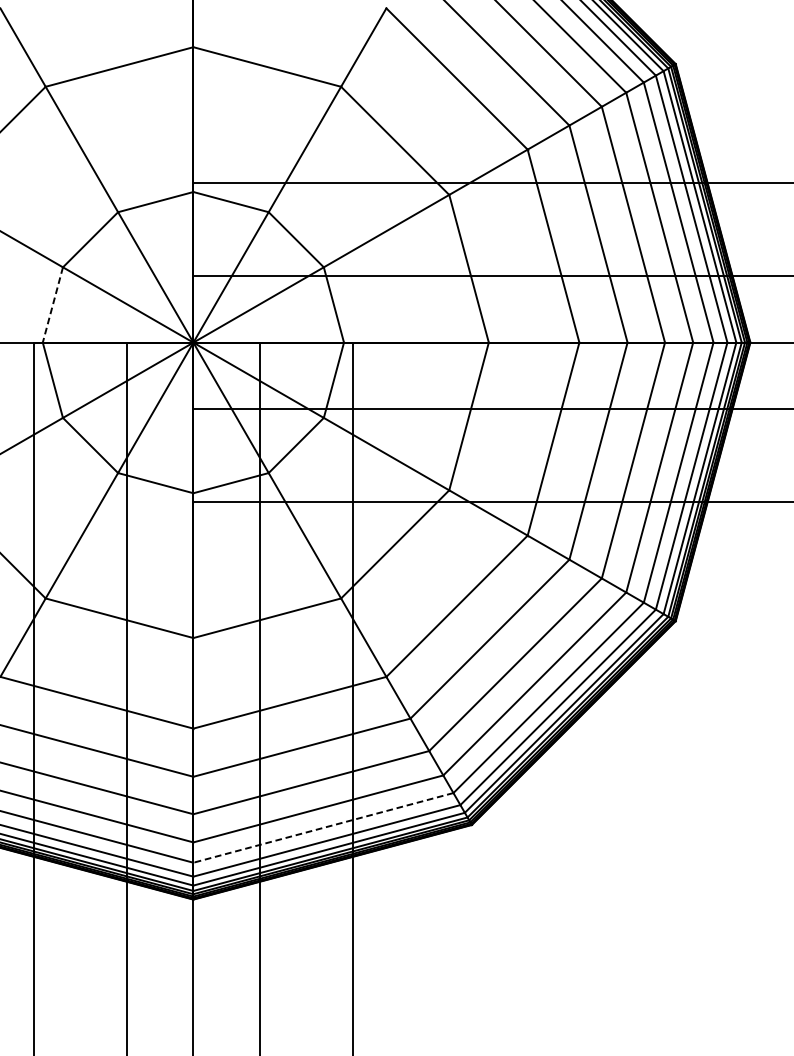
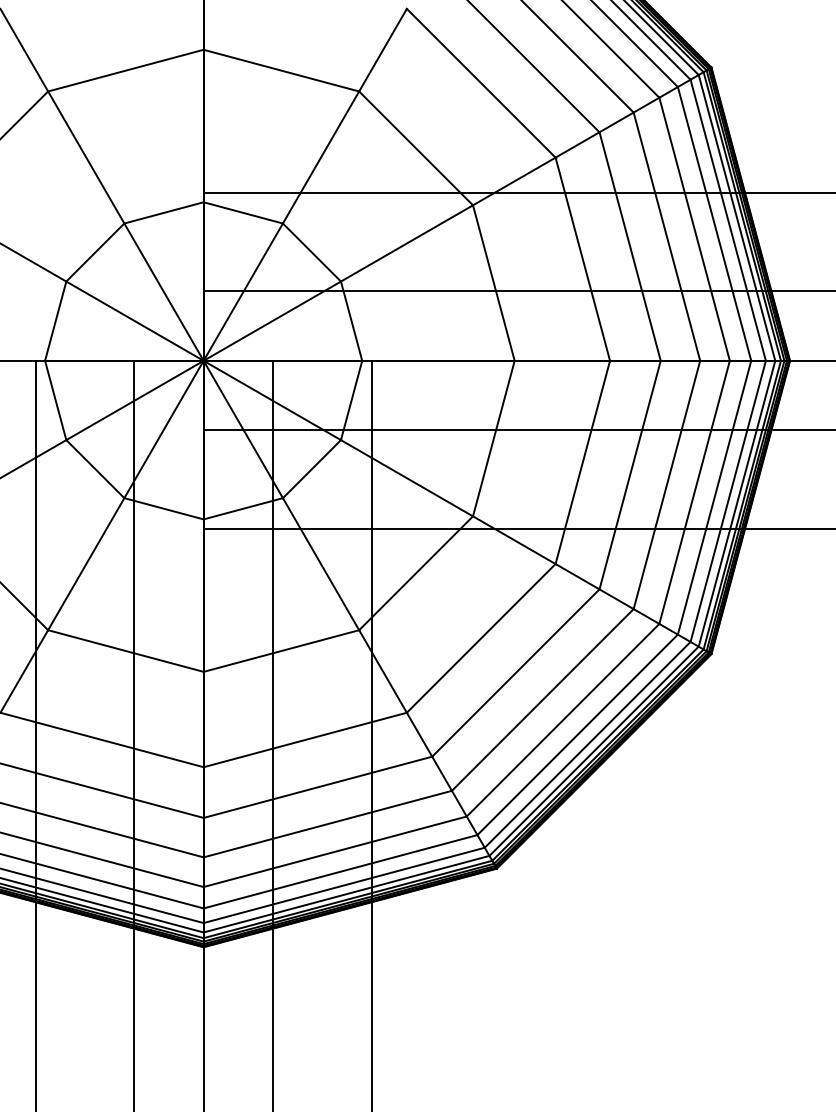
line: (52, 305) -> (55, 321), dashed -> solid
line: (323, 827) -> (340, 871), dashed -> solid

